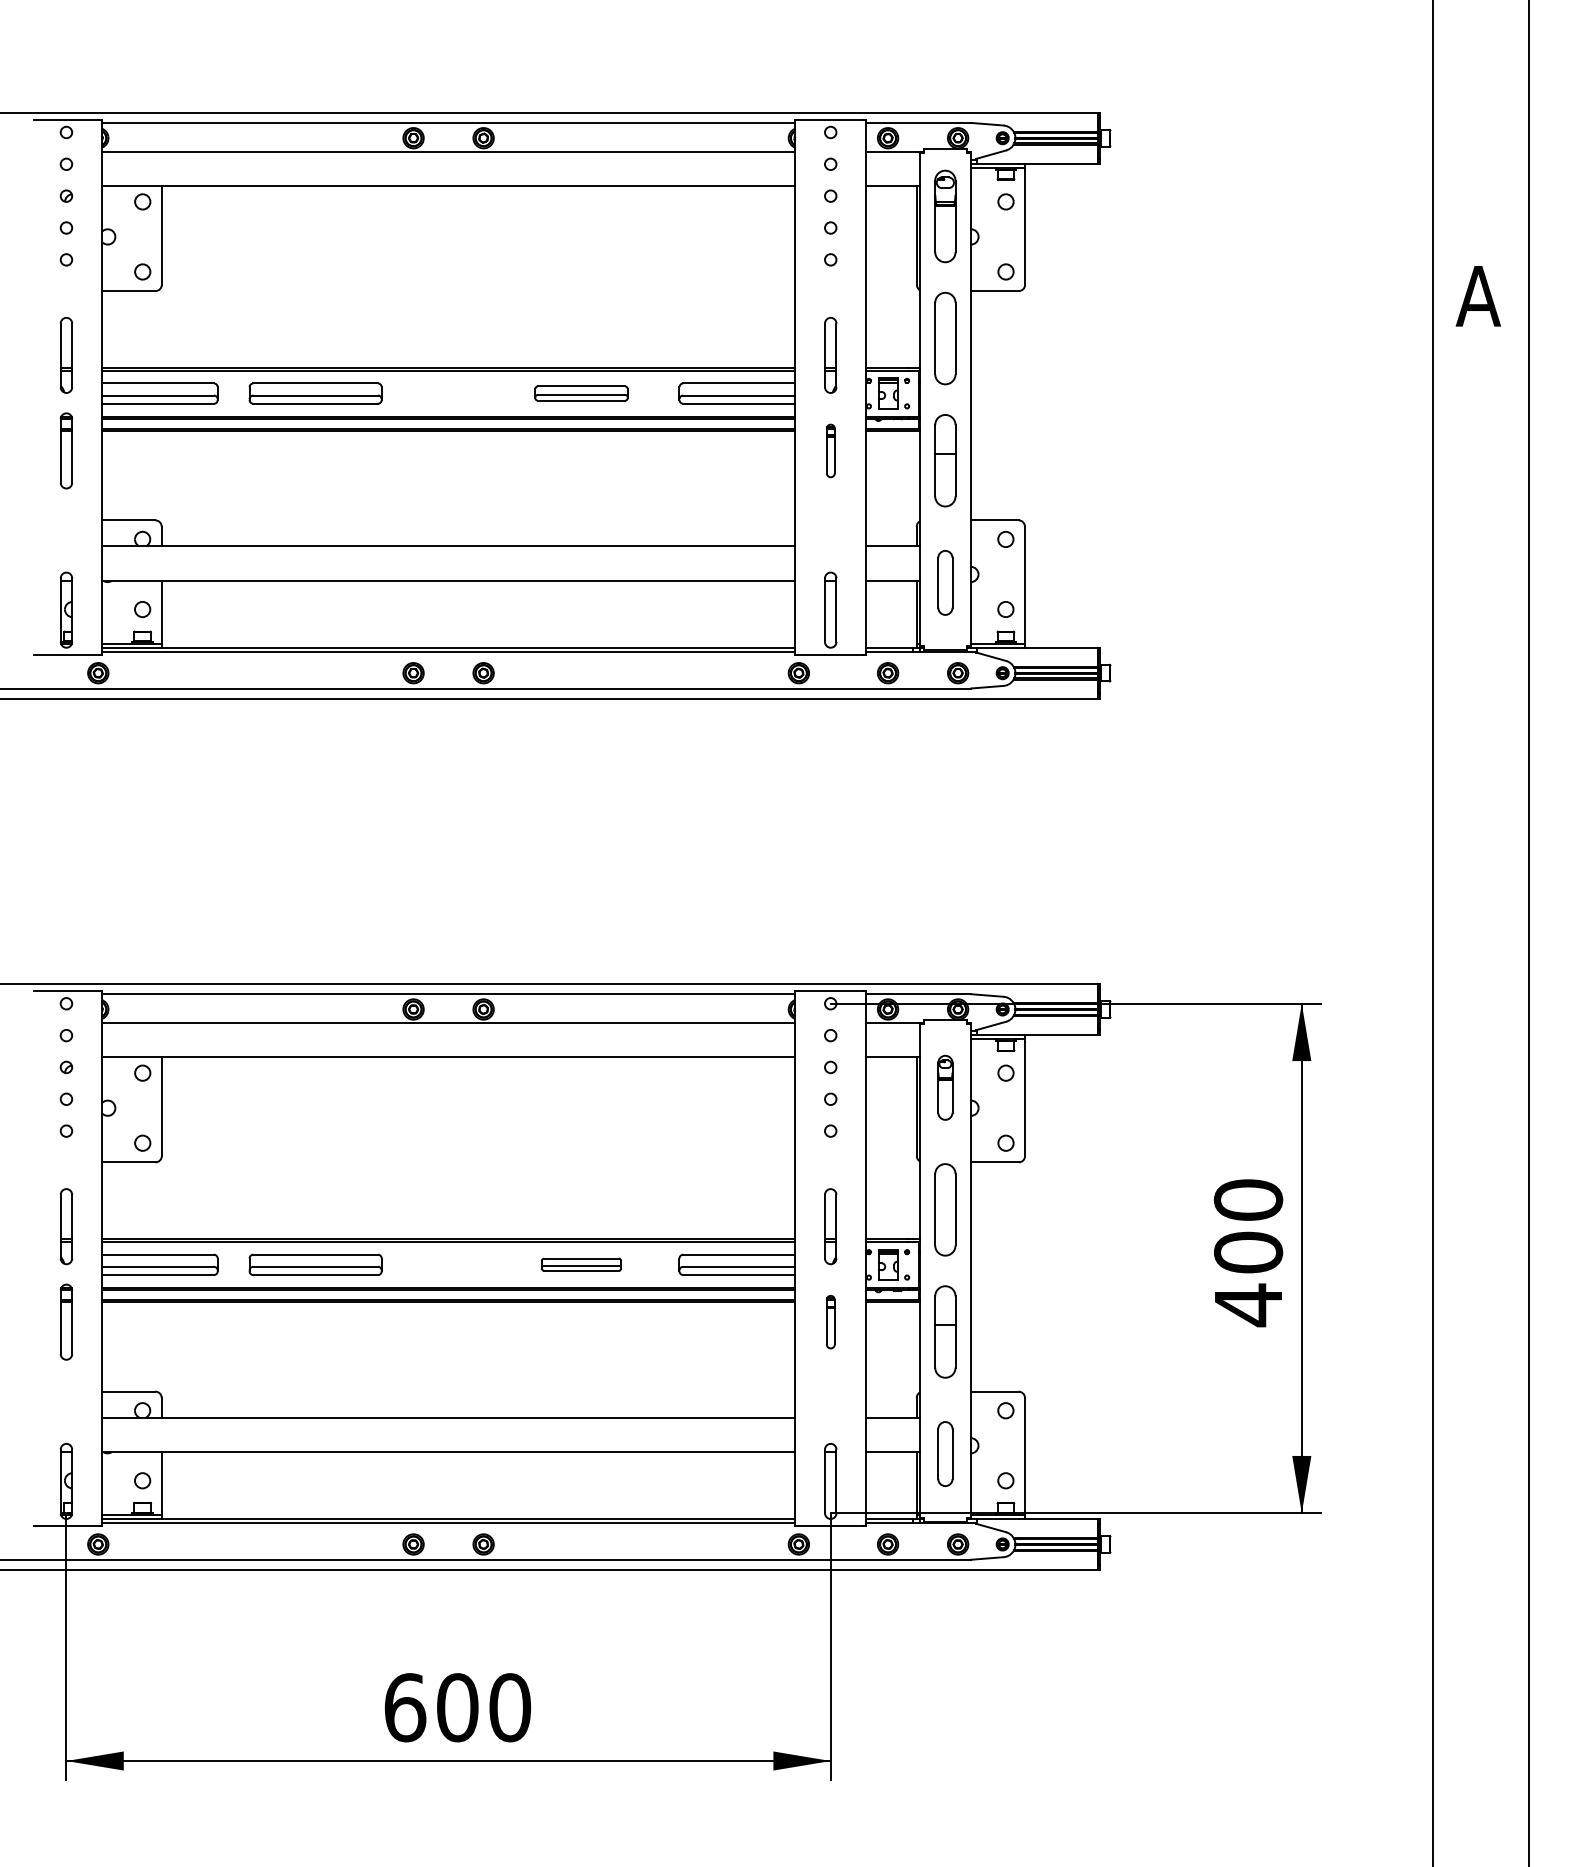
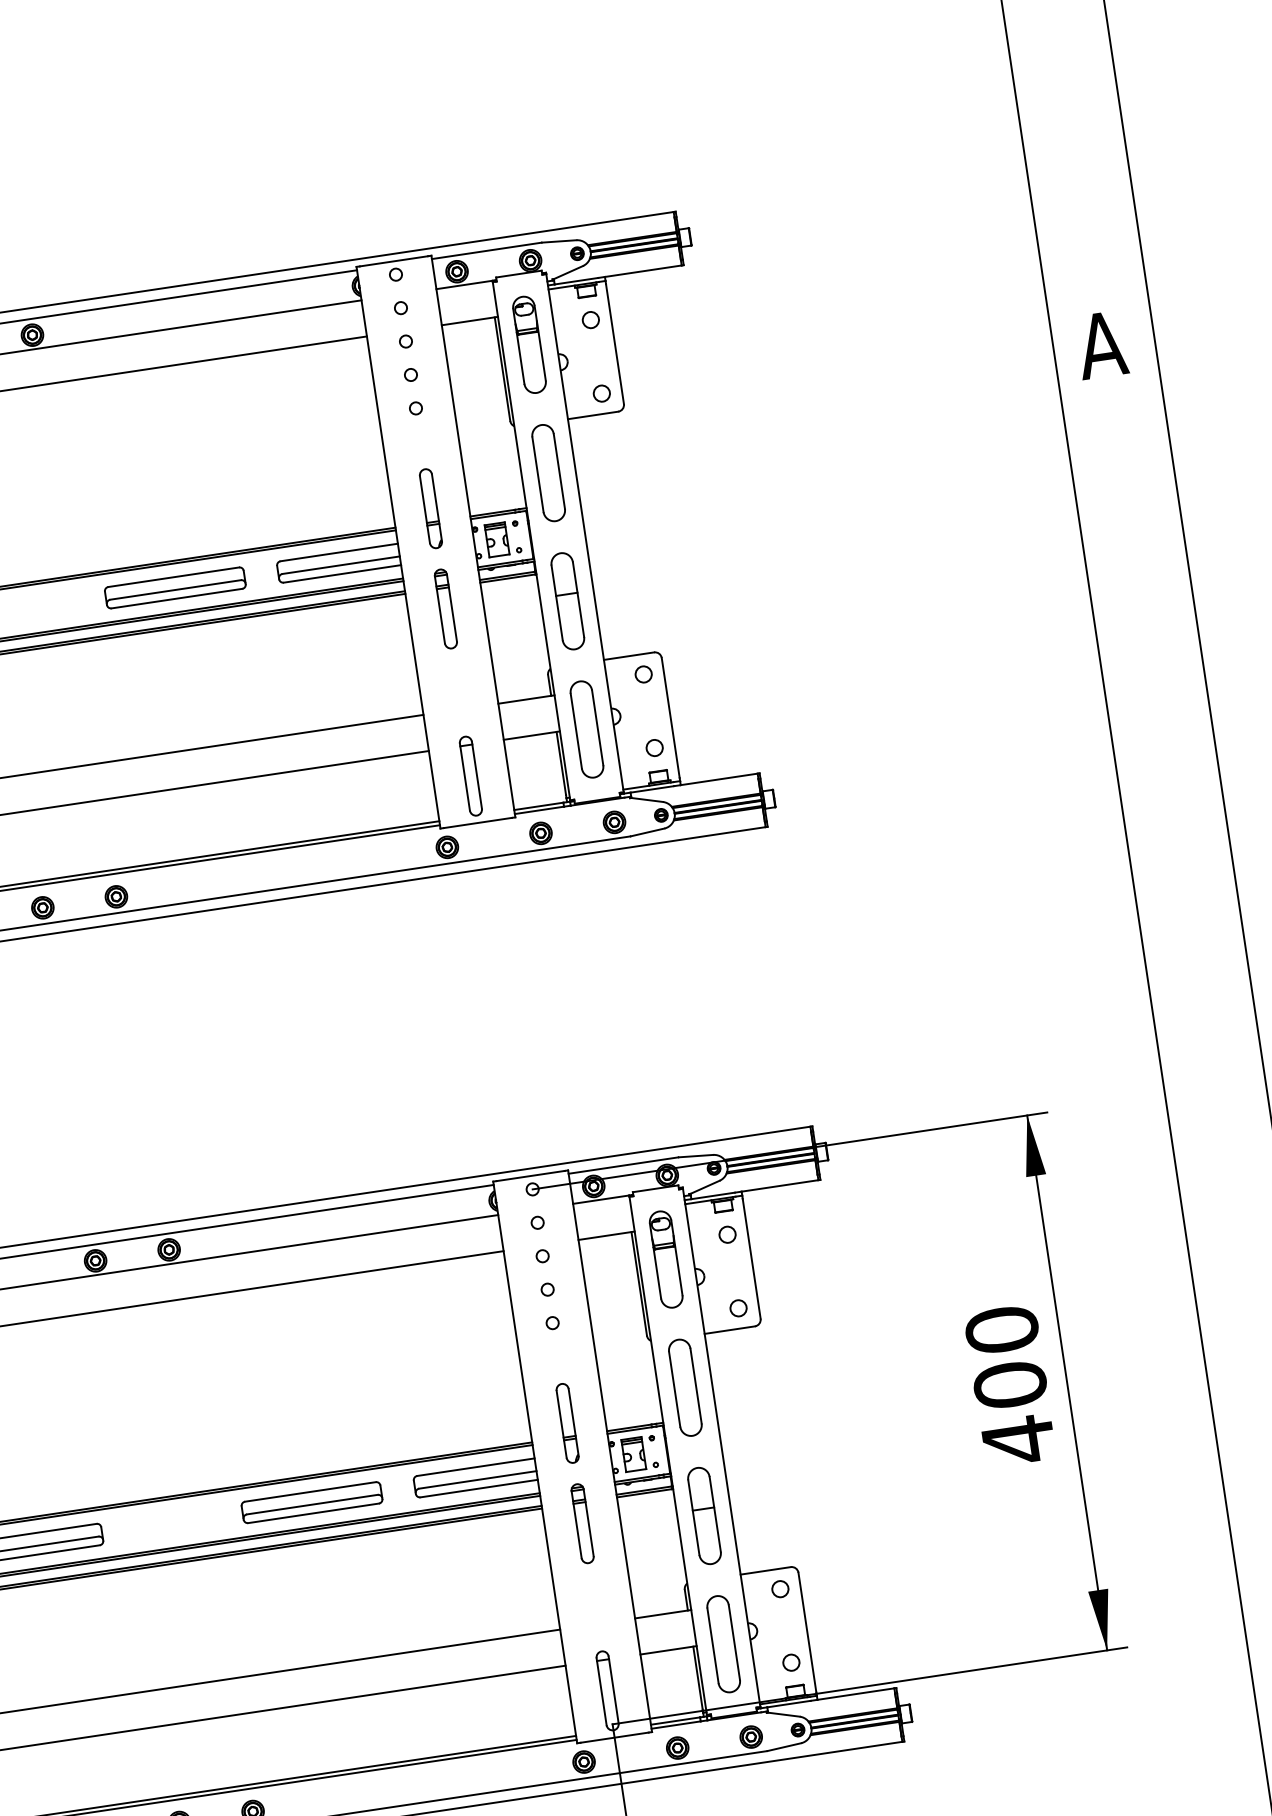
part: (581, 393) -> (175, 587), size x1.43
part: (830, 450) -> (445, 608), size x1.43
part: (945, 582) -> (587, 729), size x1.43
part: (945, 1087) -> (666, 1259), size x1.43
part: (581, 1264) -> (311, 1502), size x1.67
part: (830, 1321) -> (582, 1523), size x1.43
part: (945, 1453) -> (723, 1643), size x1.43

